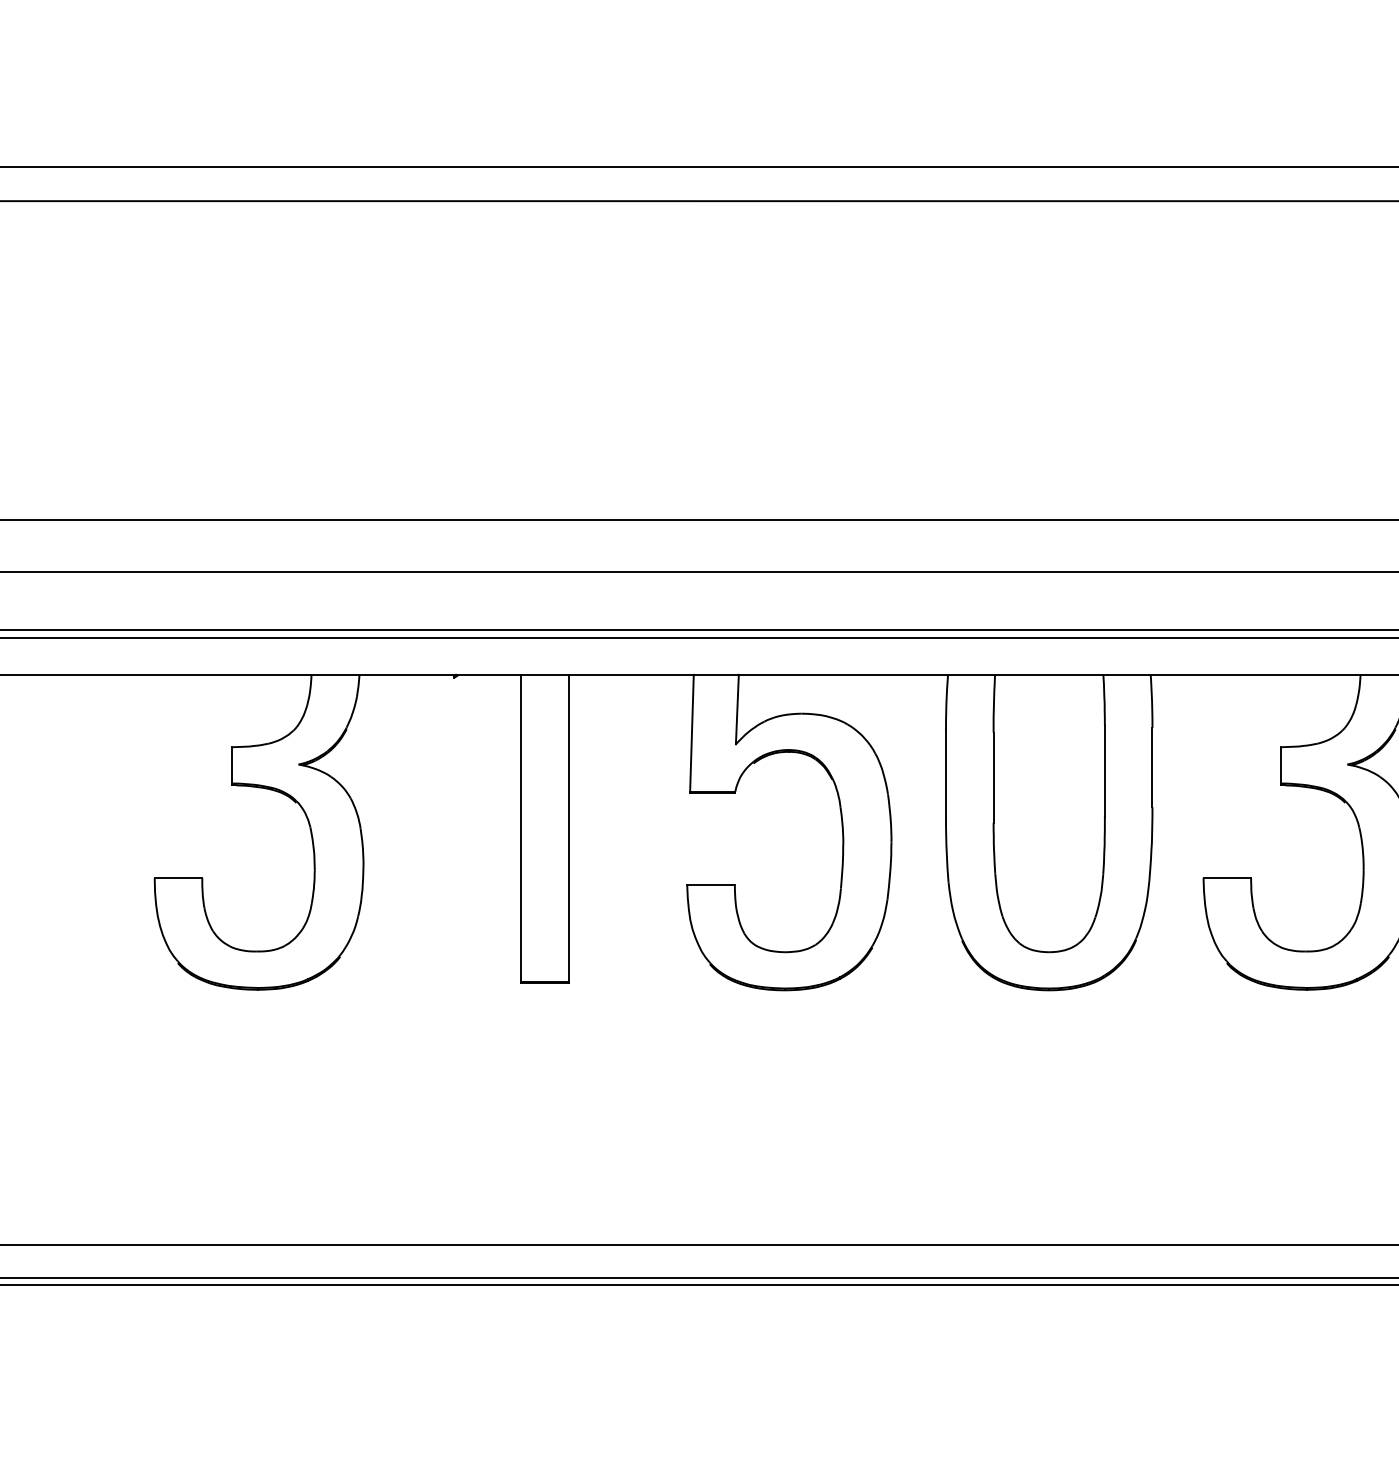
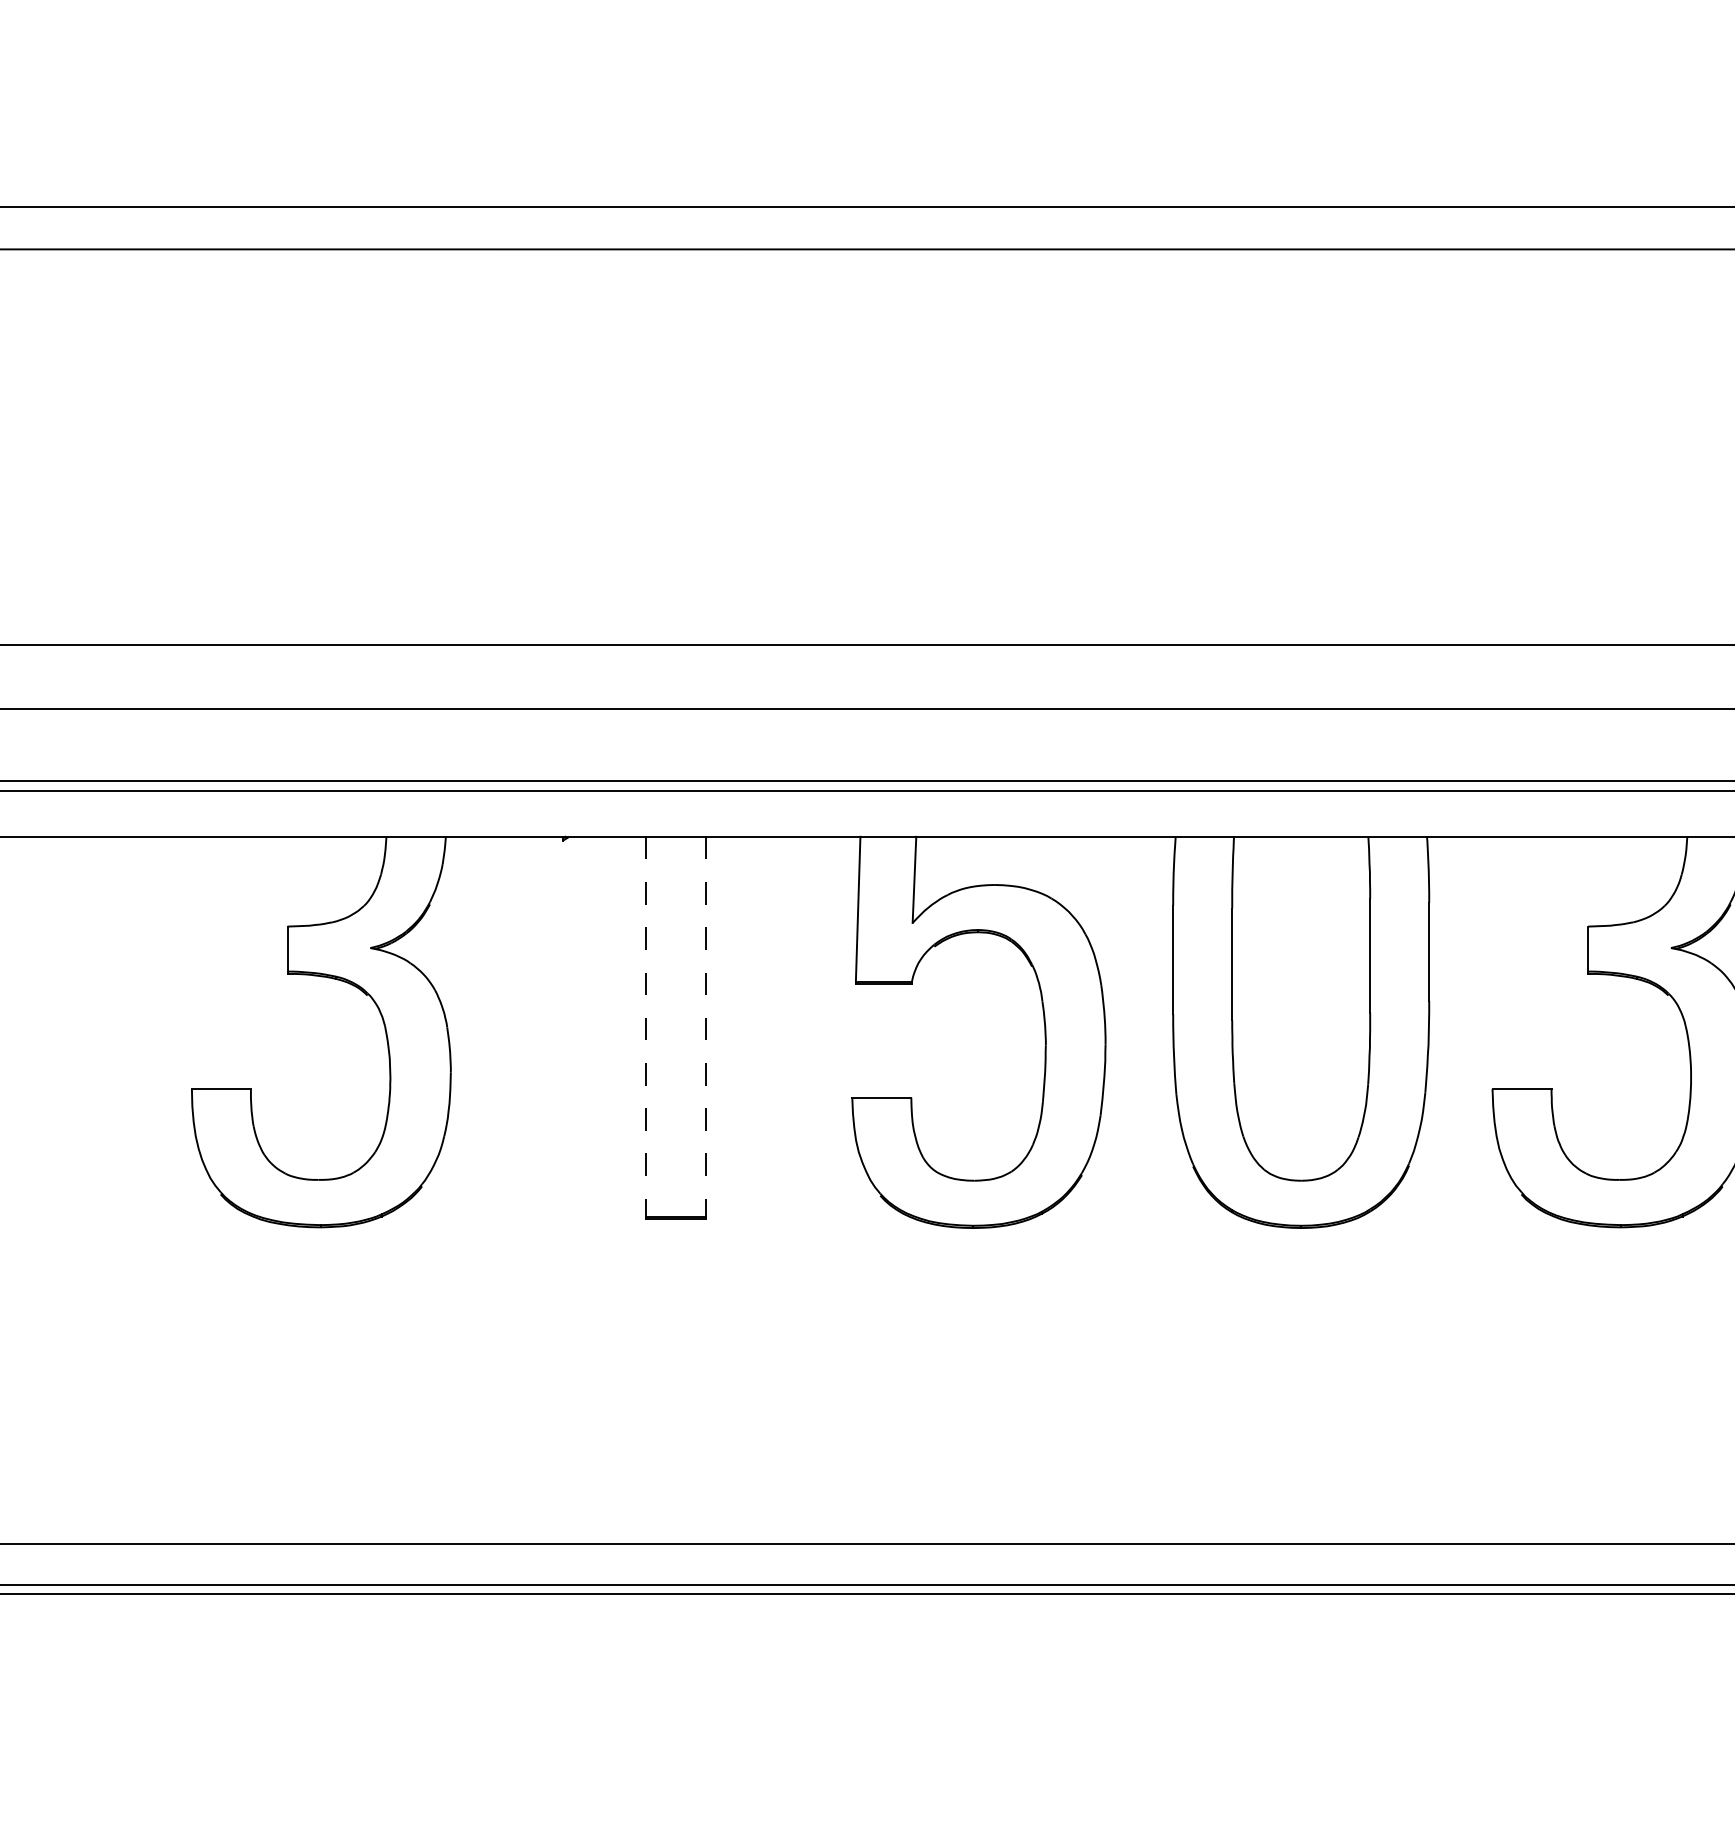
line: (521, 829) -> (646, 1028), solid -> dashed
line: (569, 829) -> (706, 1028), solid -> dashed

